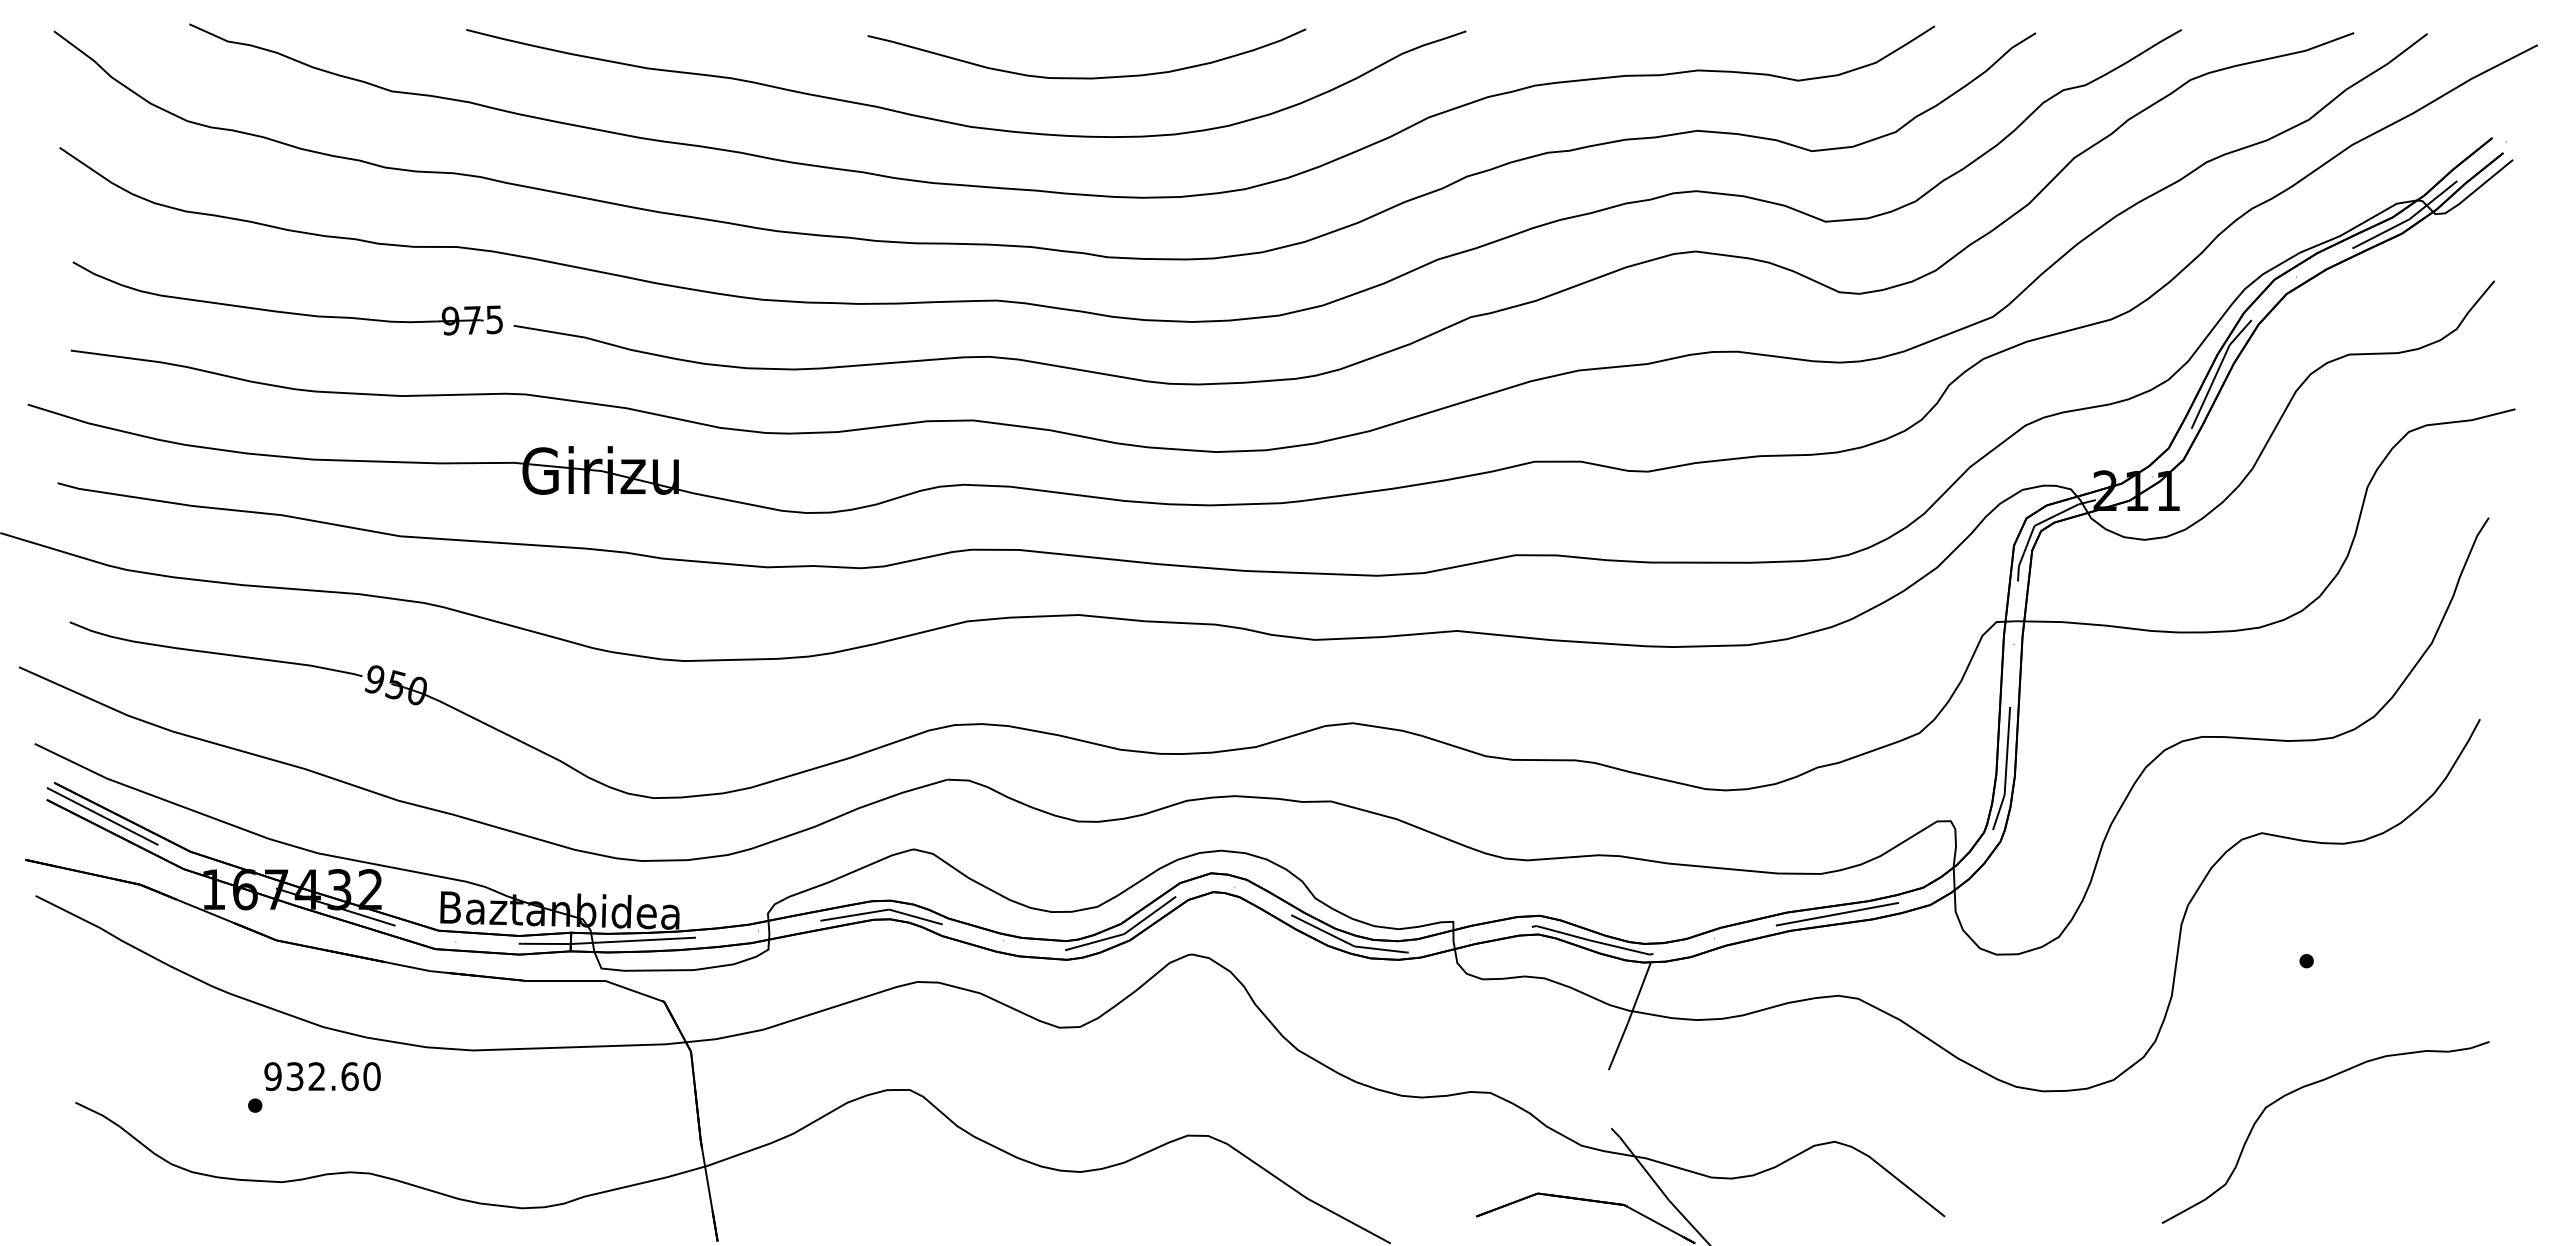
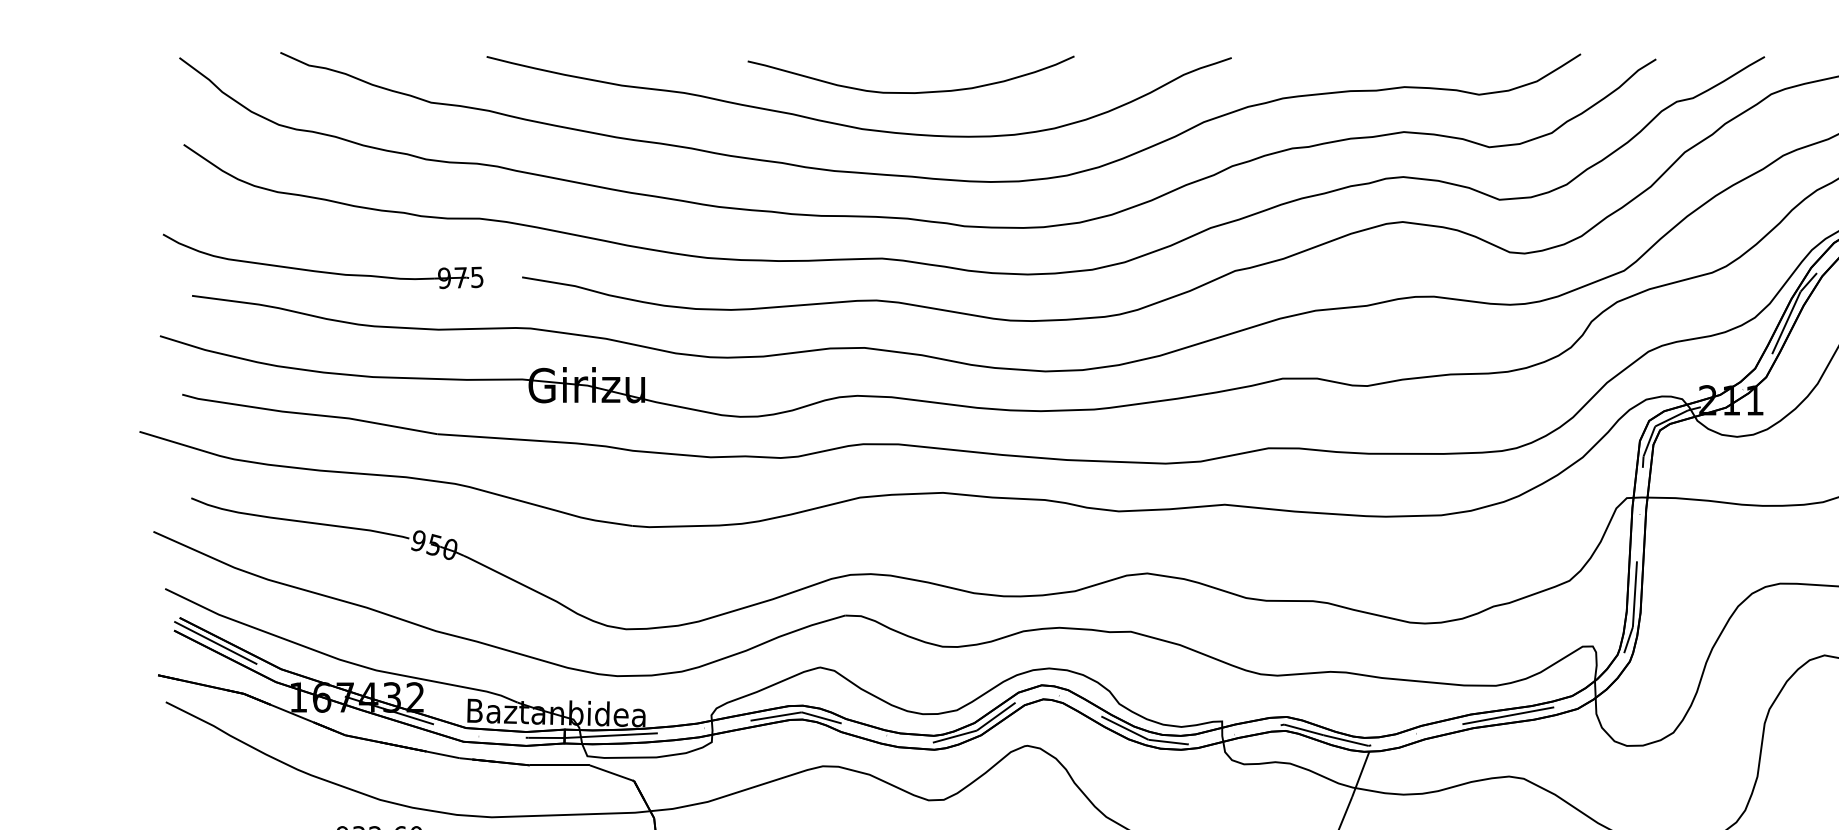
curve: (1086, 77) -> (910, 92), moved
part: (286, 311) -> (322, 271), moved

